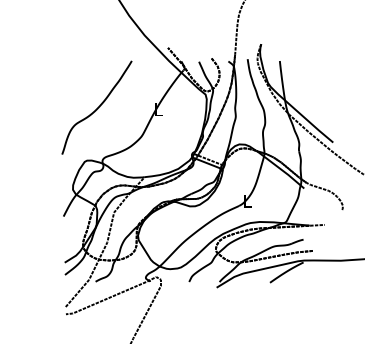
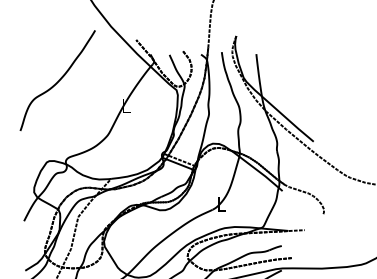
curve: (97, 107) -> (58, 80), moved

